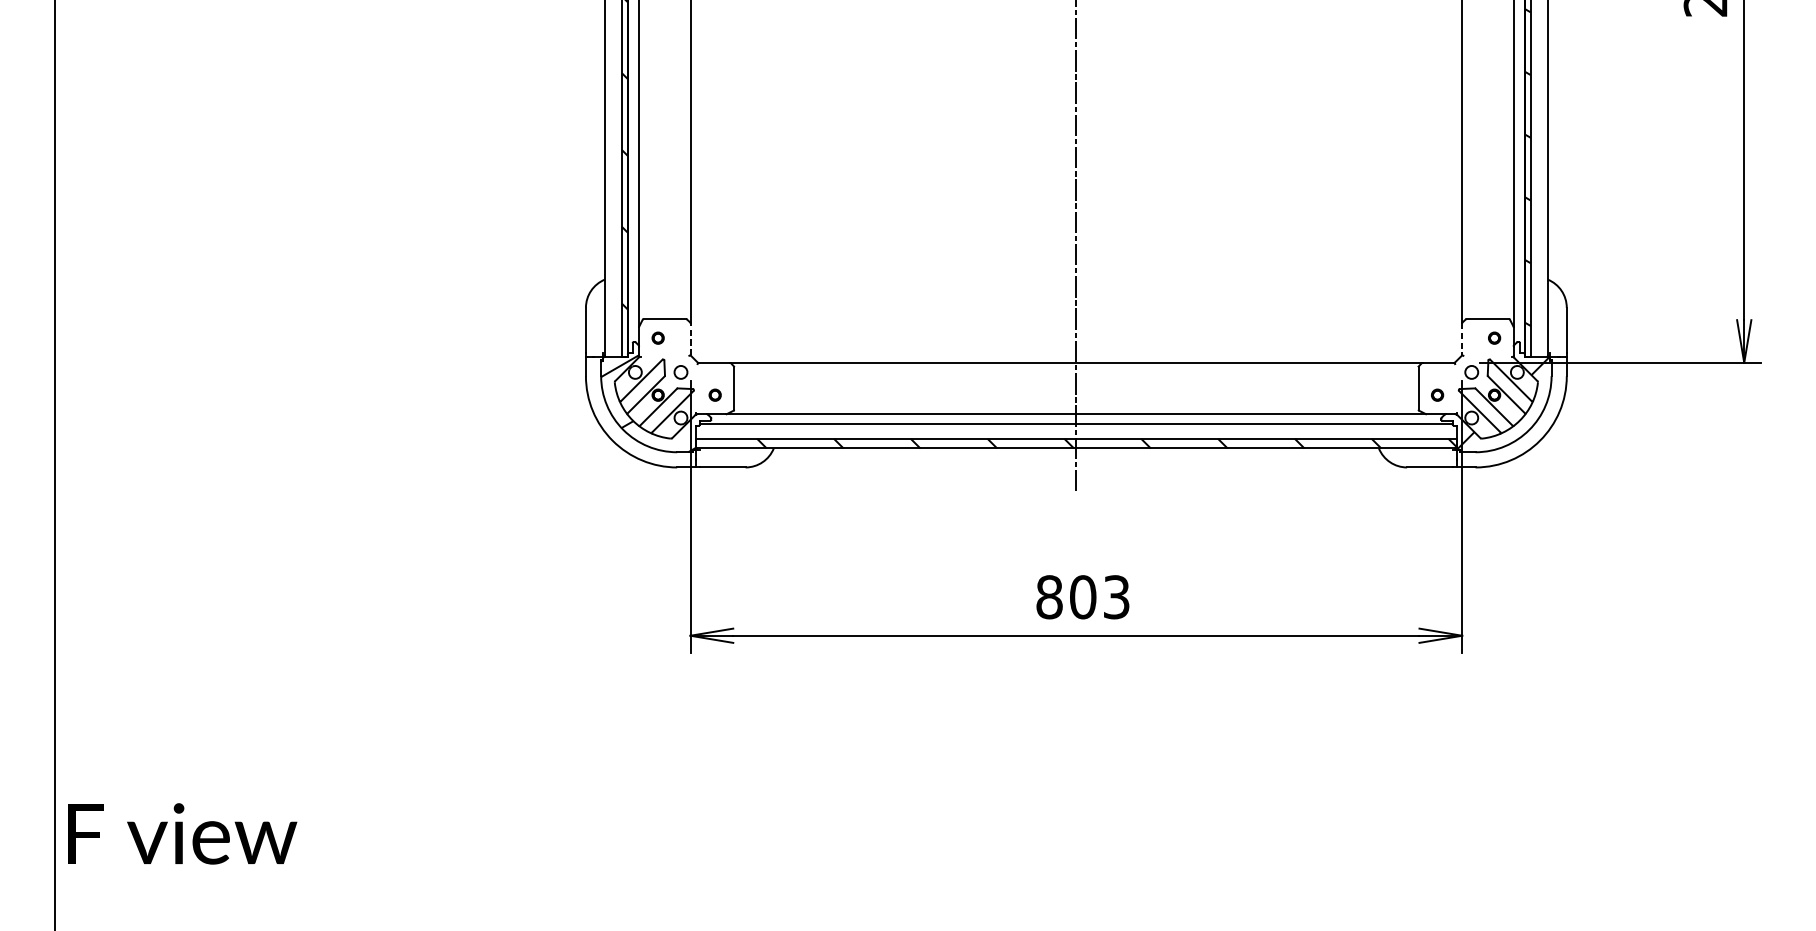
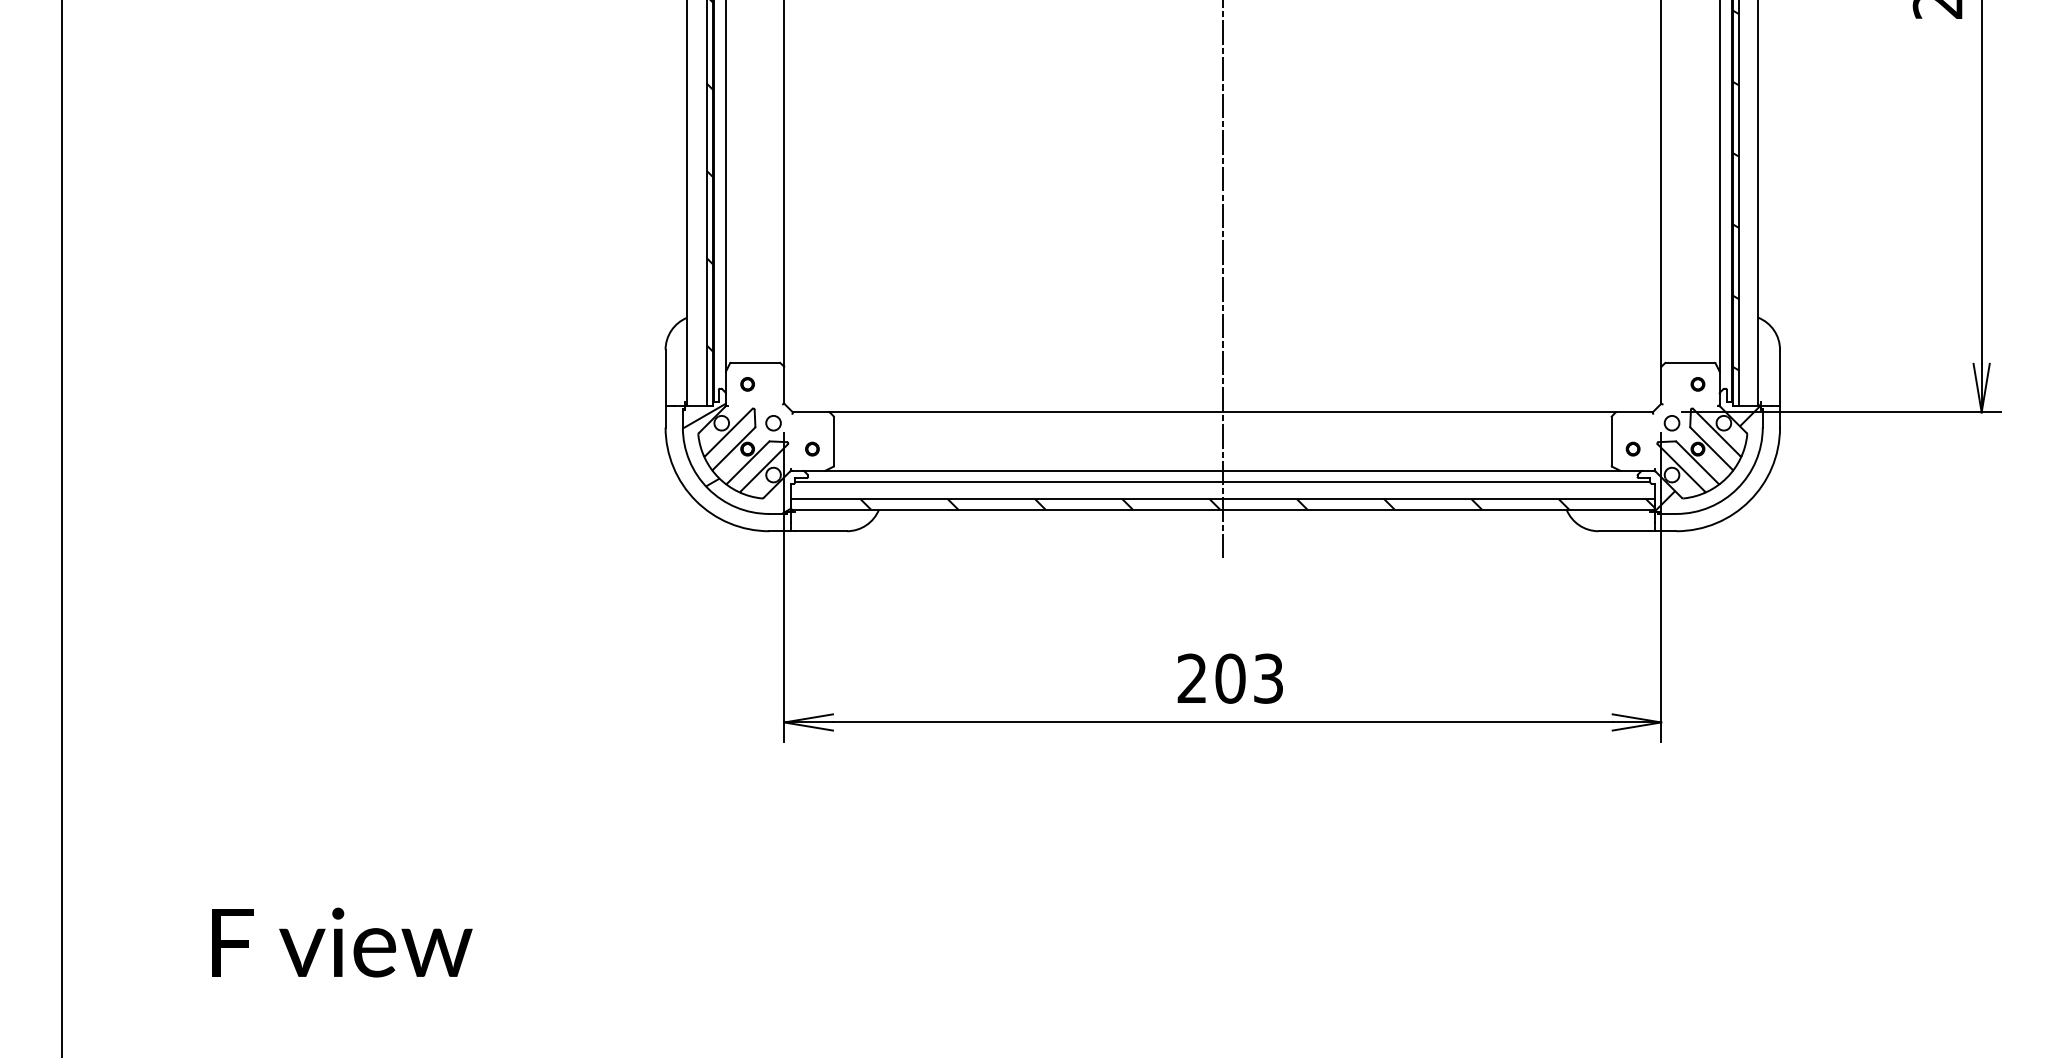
line: (690, 339) -> (784, 385), dashed -> solid
line: (1462, 340) -> (1661, 386), dashed -> solid
text: (1049, 597) -> (1192, 678), 803 -> 203
text: (182, 833) -> (342, 942), moved

